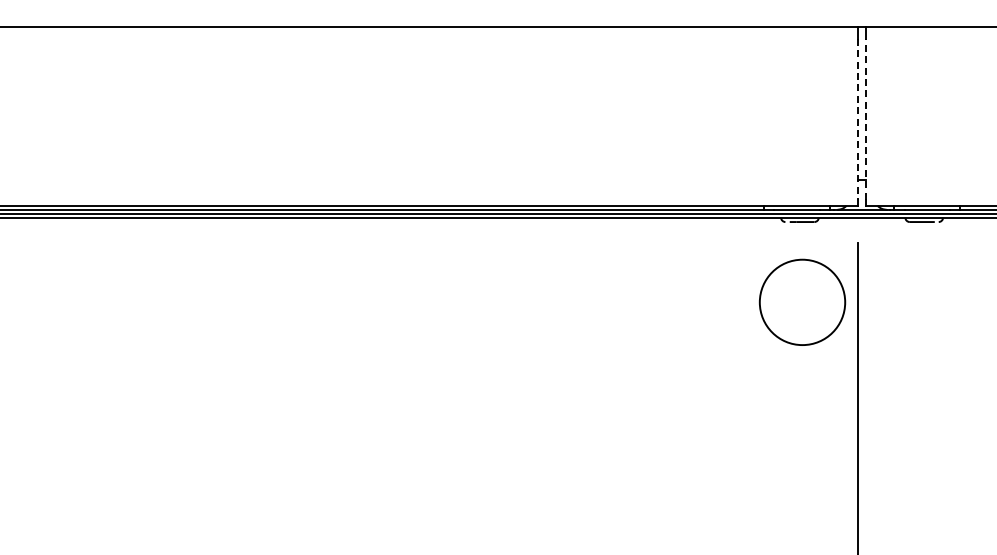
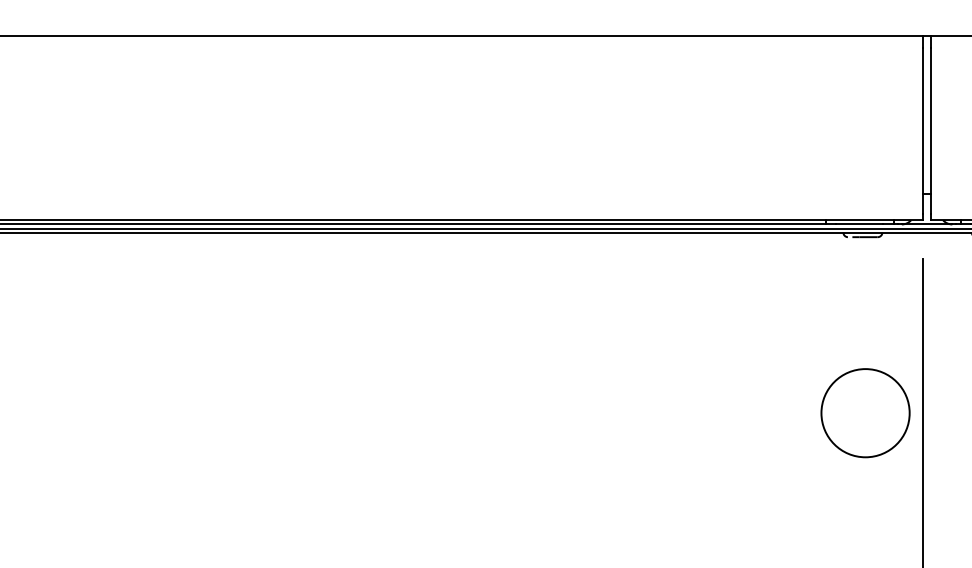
line: (866, 118) -> (931, 130), dashed -> solid
line: (858, 119) -> (923, 131), dashed -> solid
circle: (802, 301) -> (865, 412), moved

